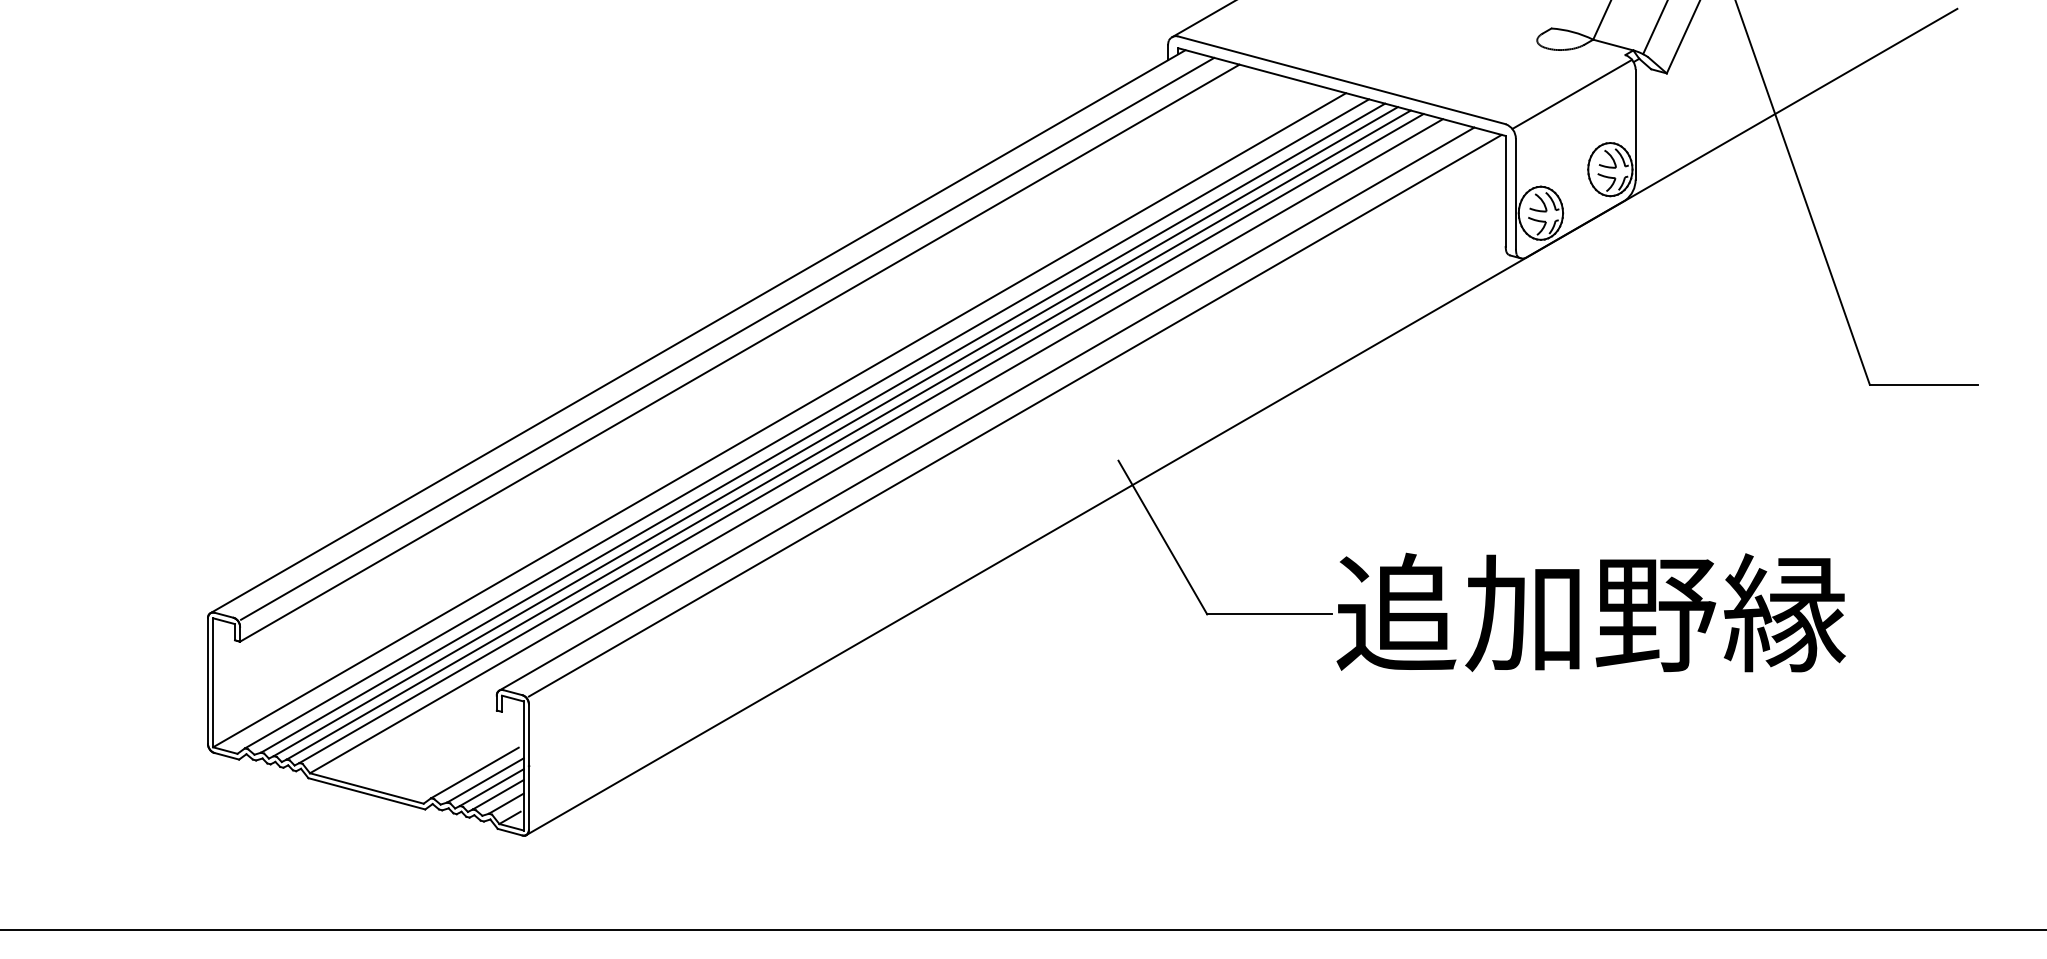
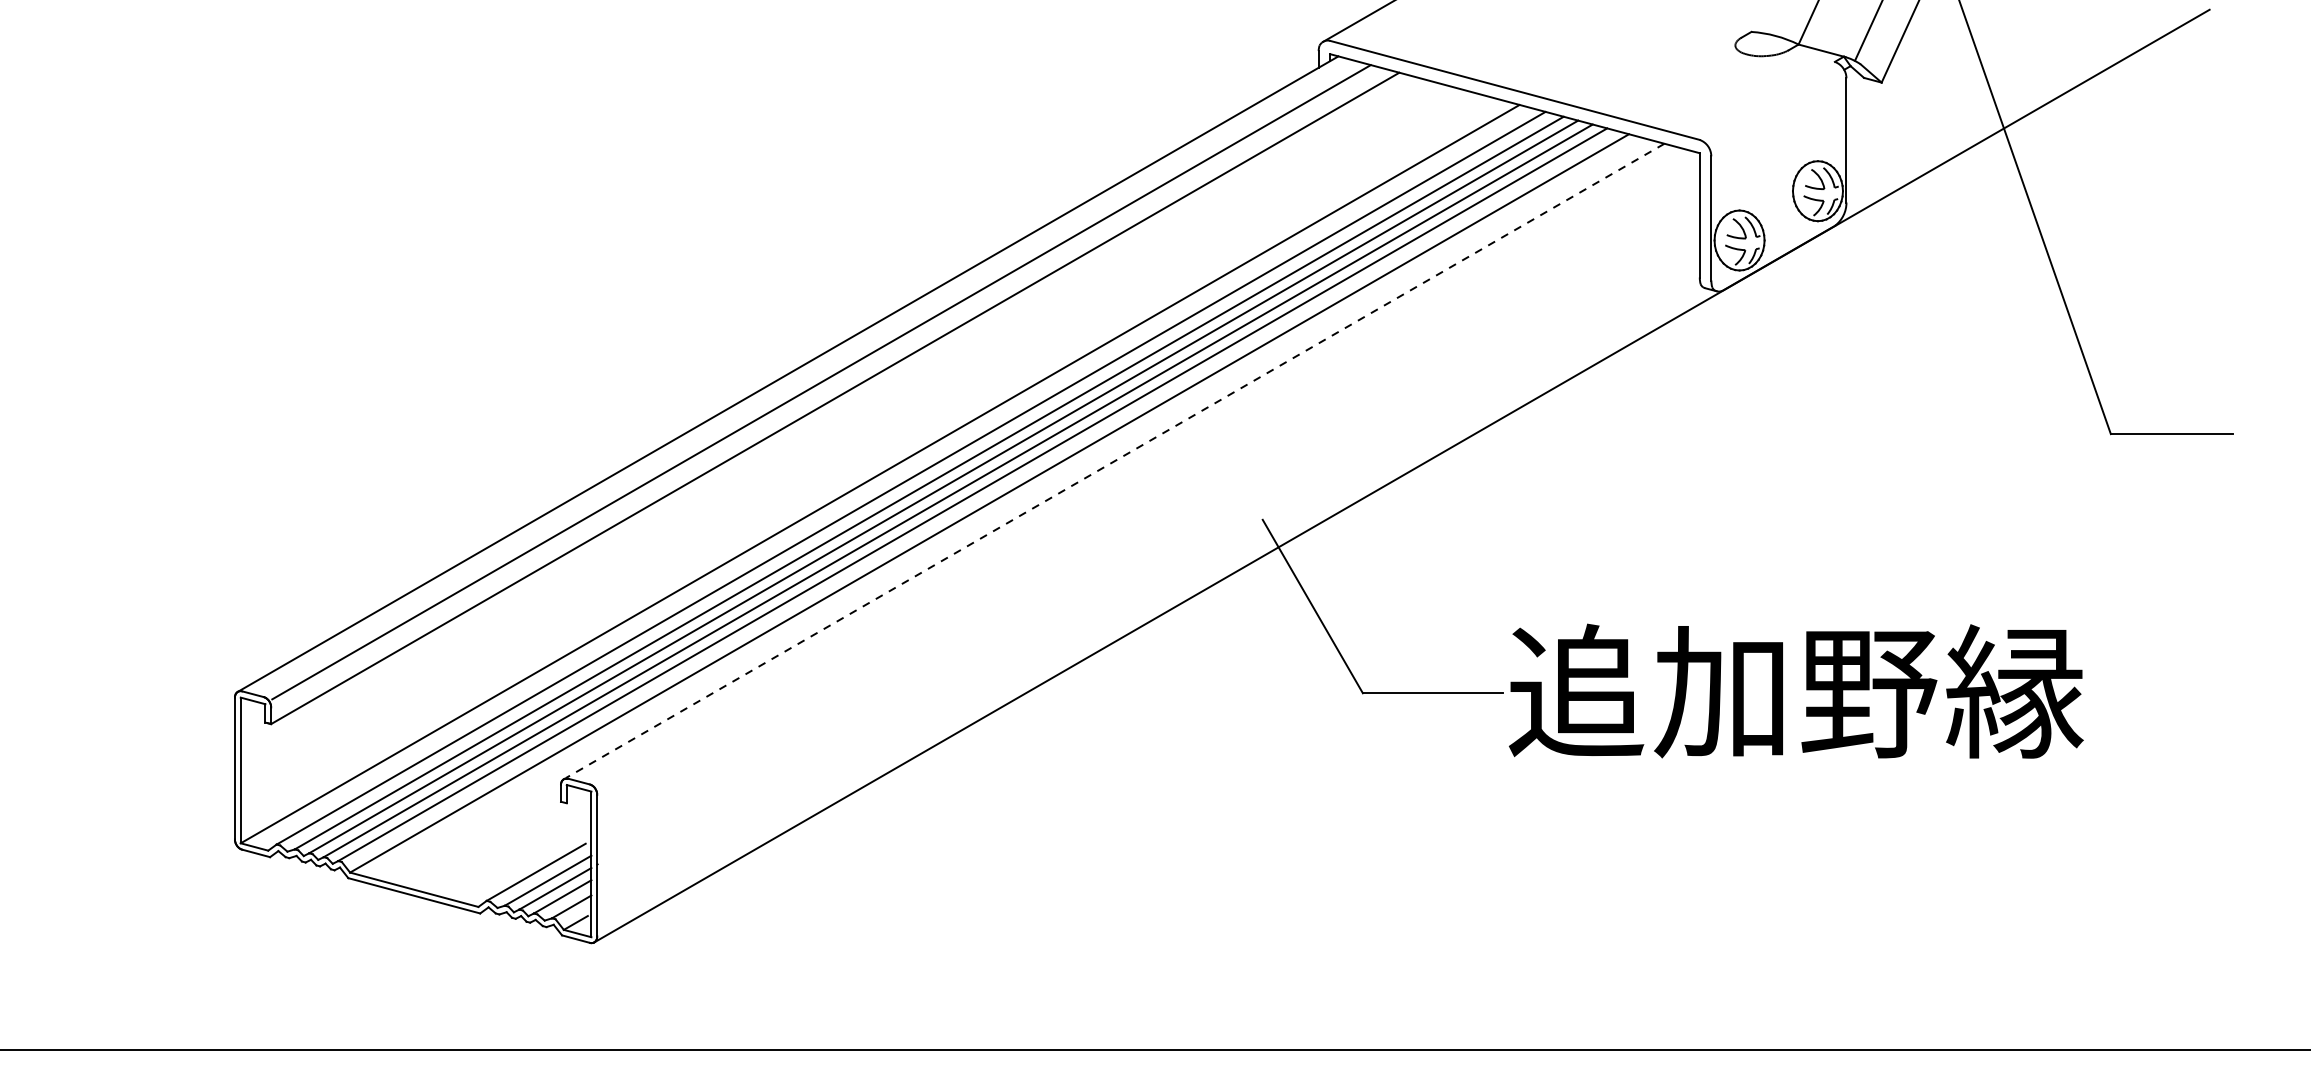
line: (1572, 93) -> (1775, 105), removed
line: (987, 408) -> (1114, 460), solid -> dashed
line: (1014, 415) -> (1145, 468), removed

